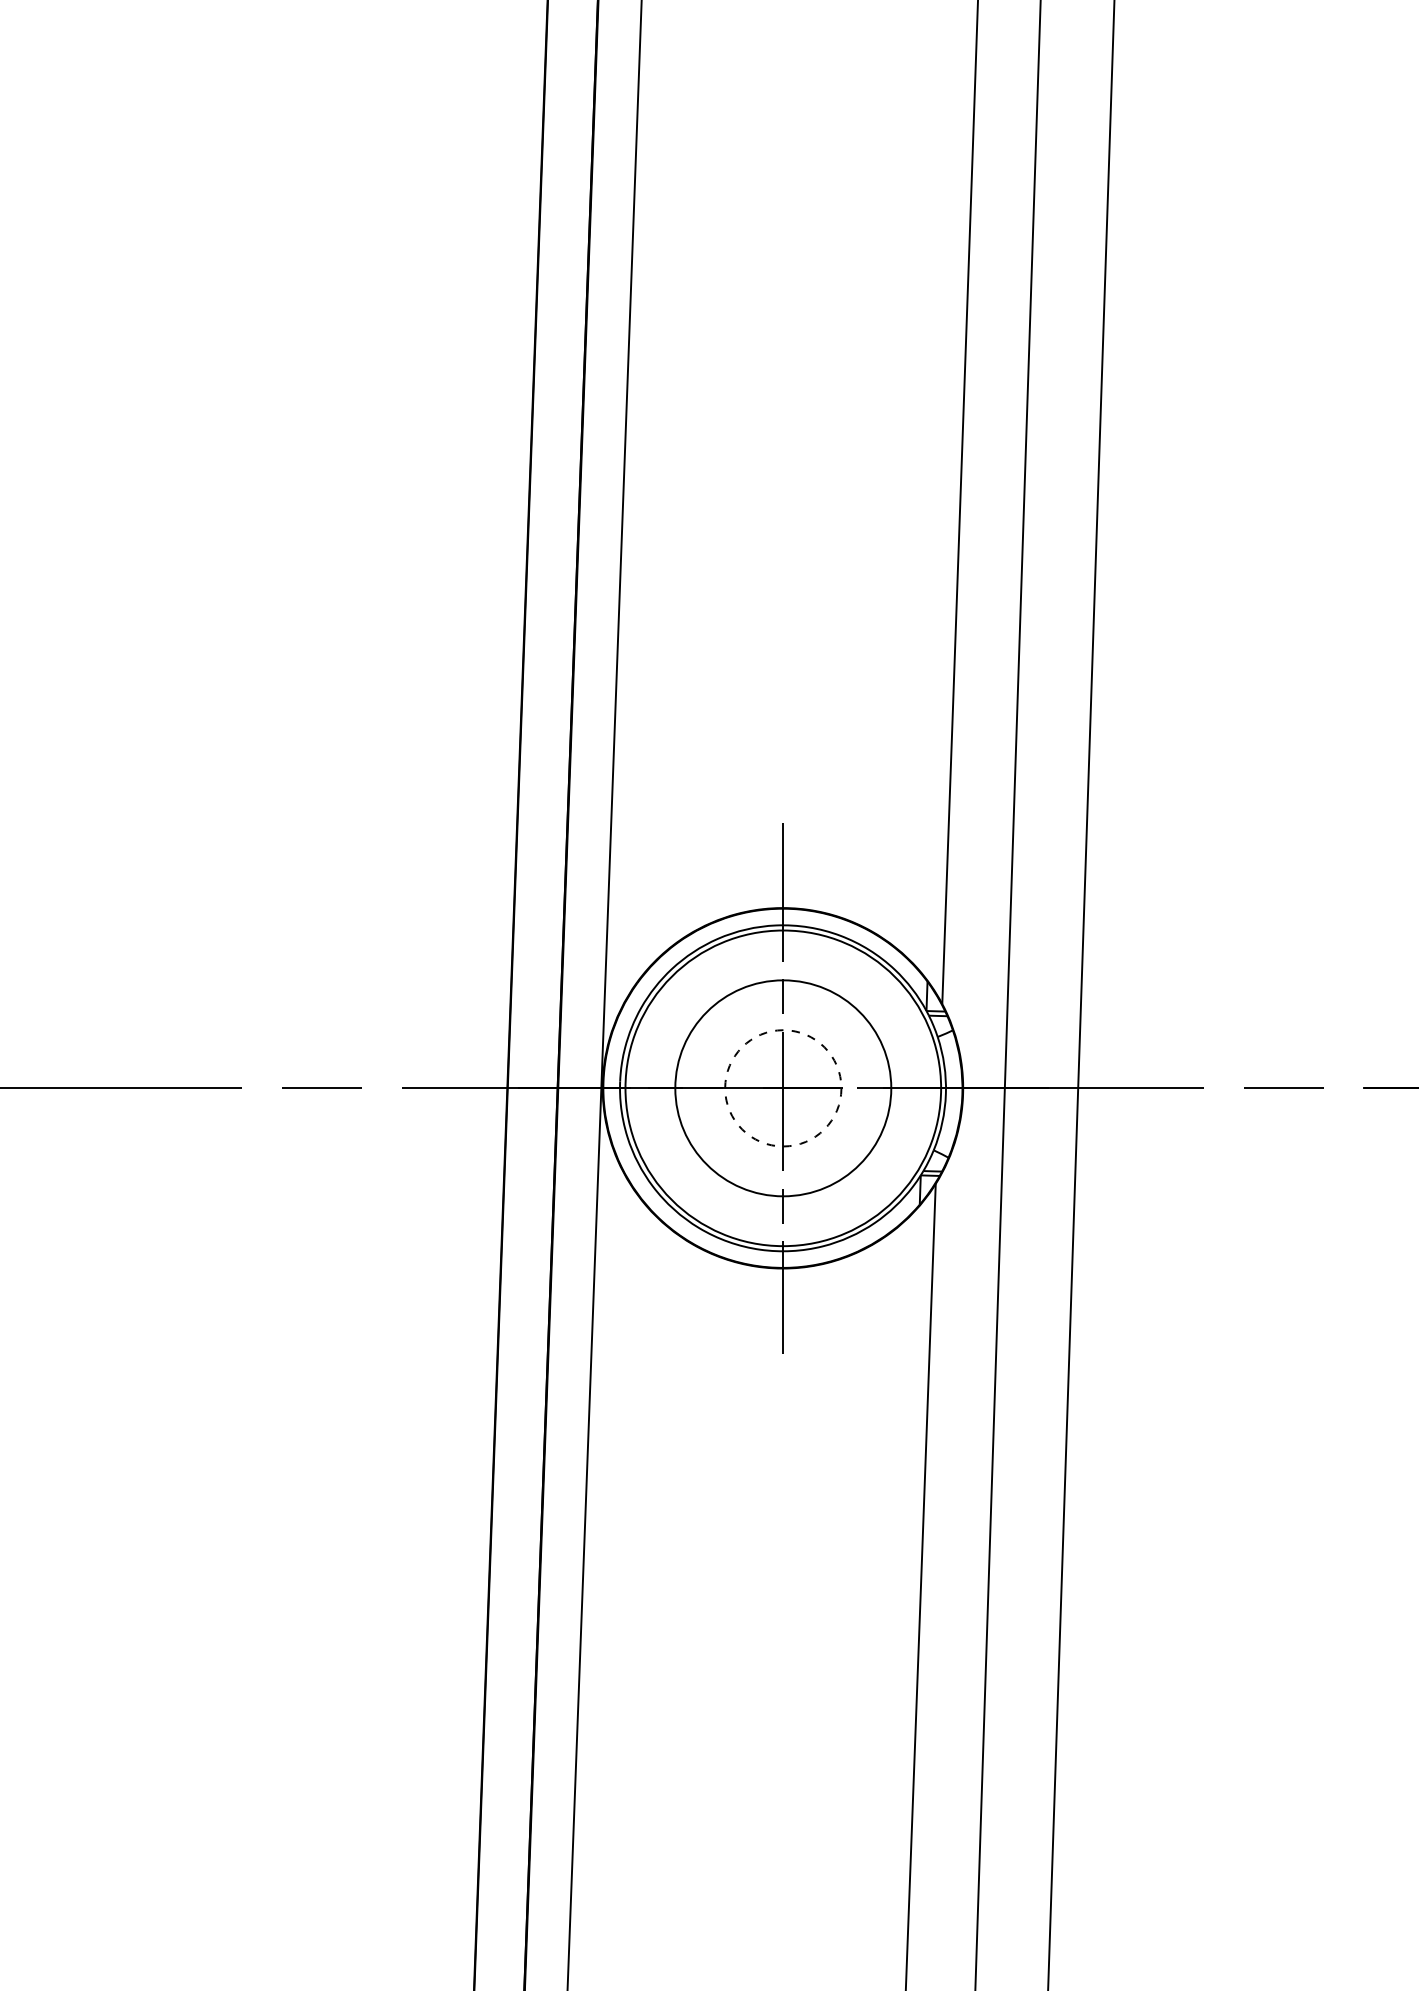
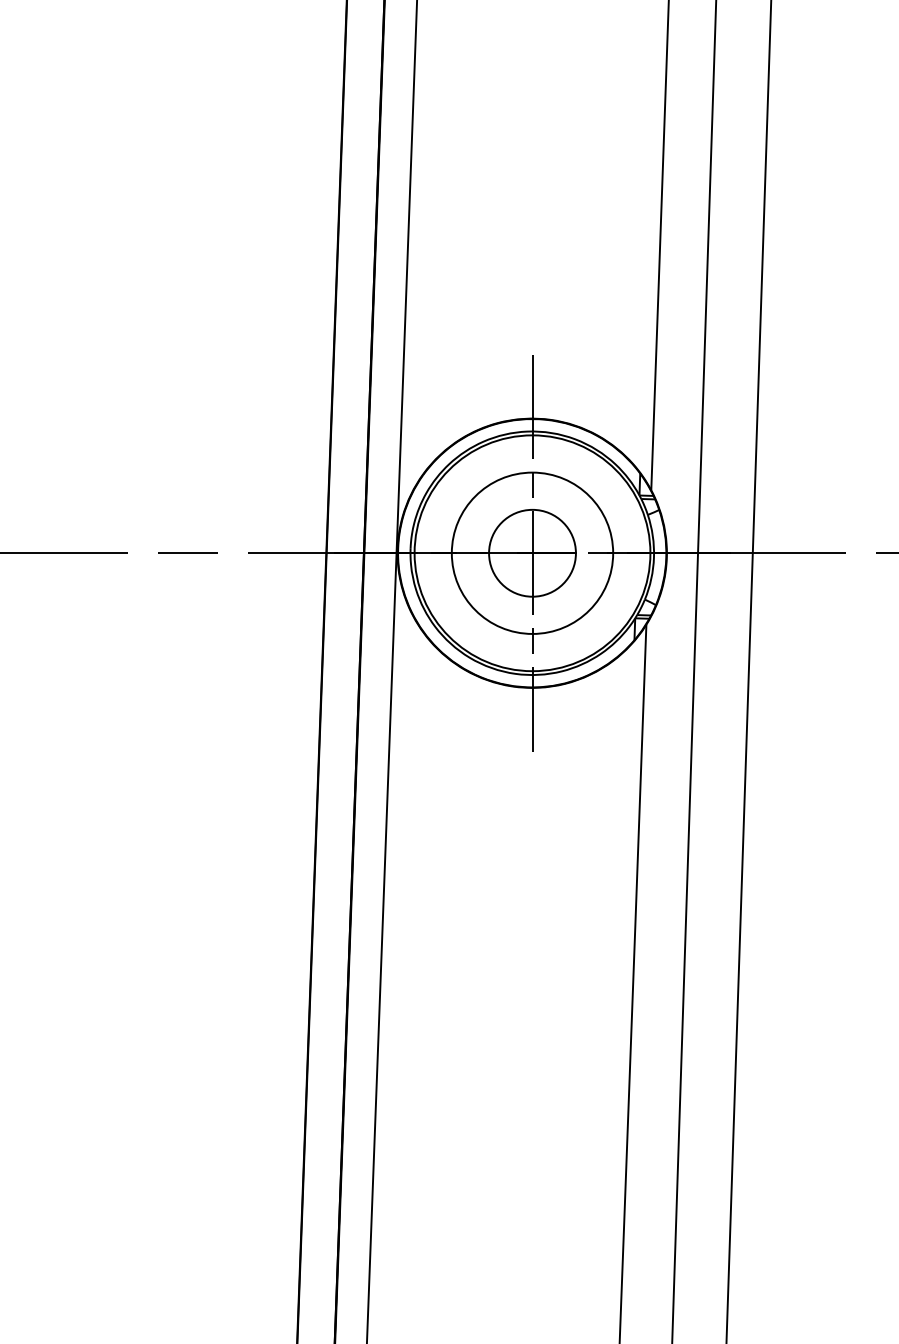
circle: (783, 1088) -> (532, 553), dashed -> solid

